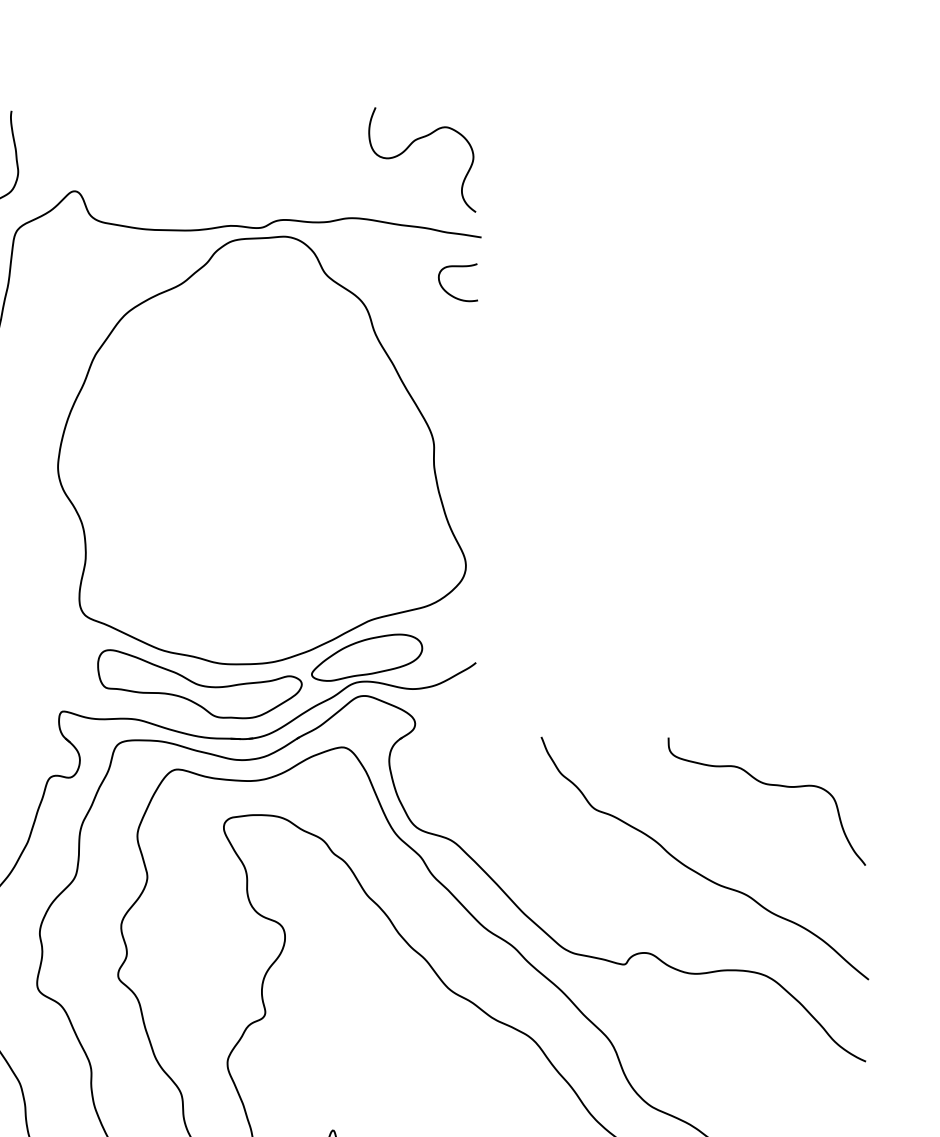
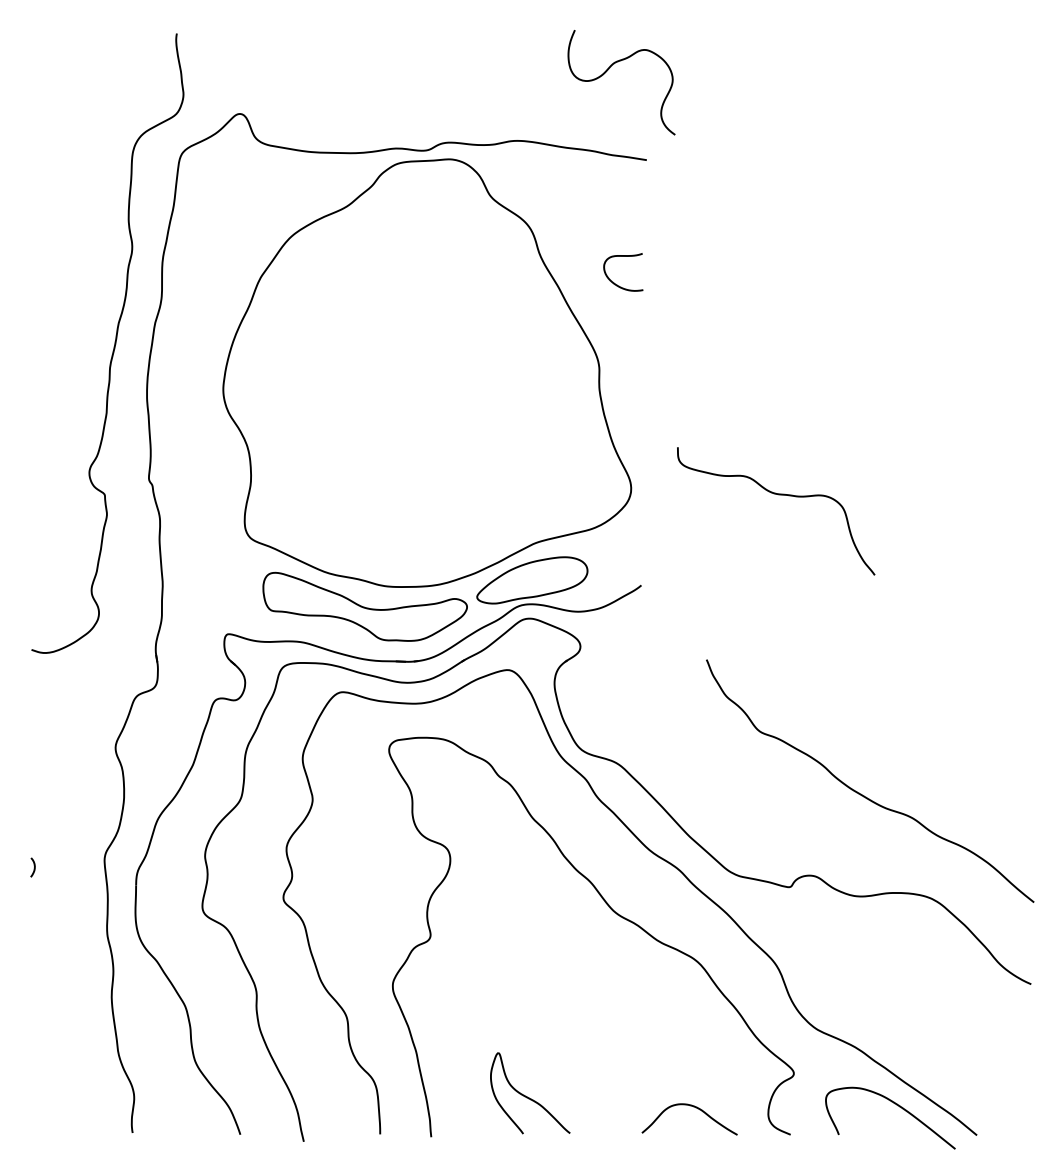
curve: (410, 146) -> (609, 69), moved
curve: (452, 294) -> (617, 284), moved
curve: (769, 785) -> (778, 495), moved

